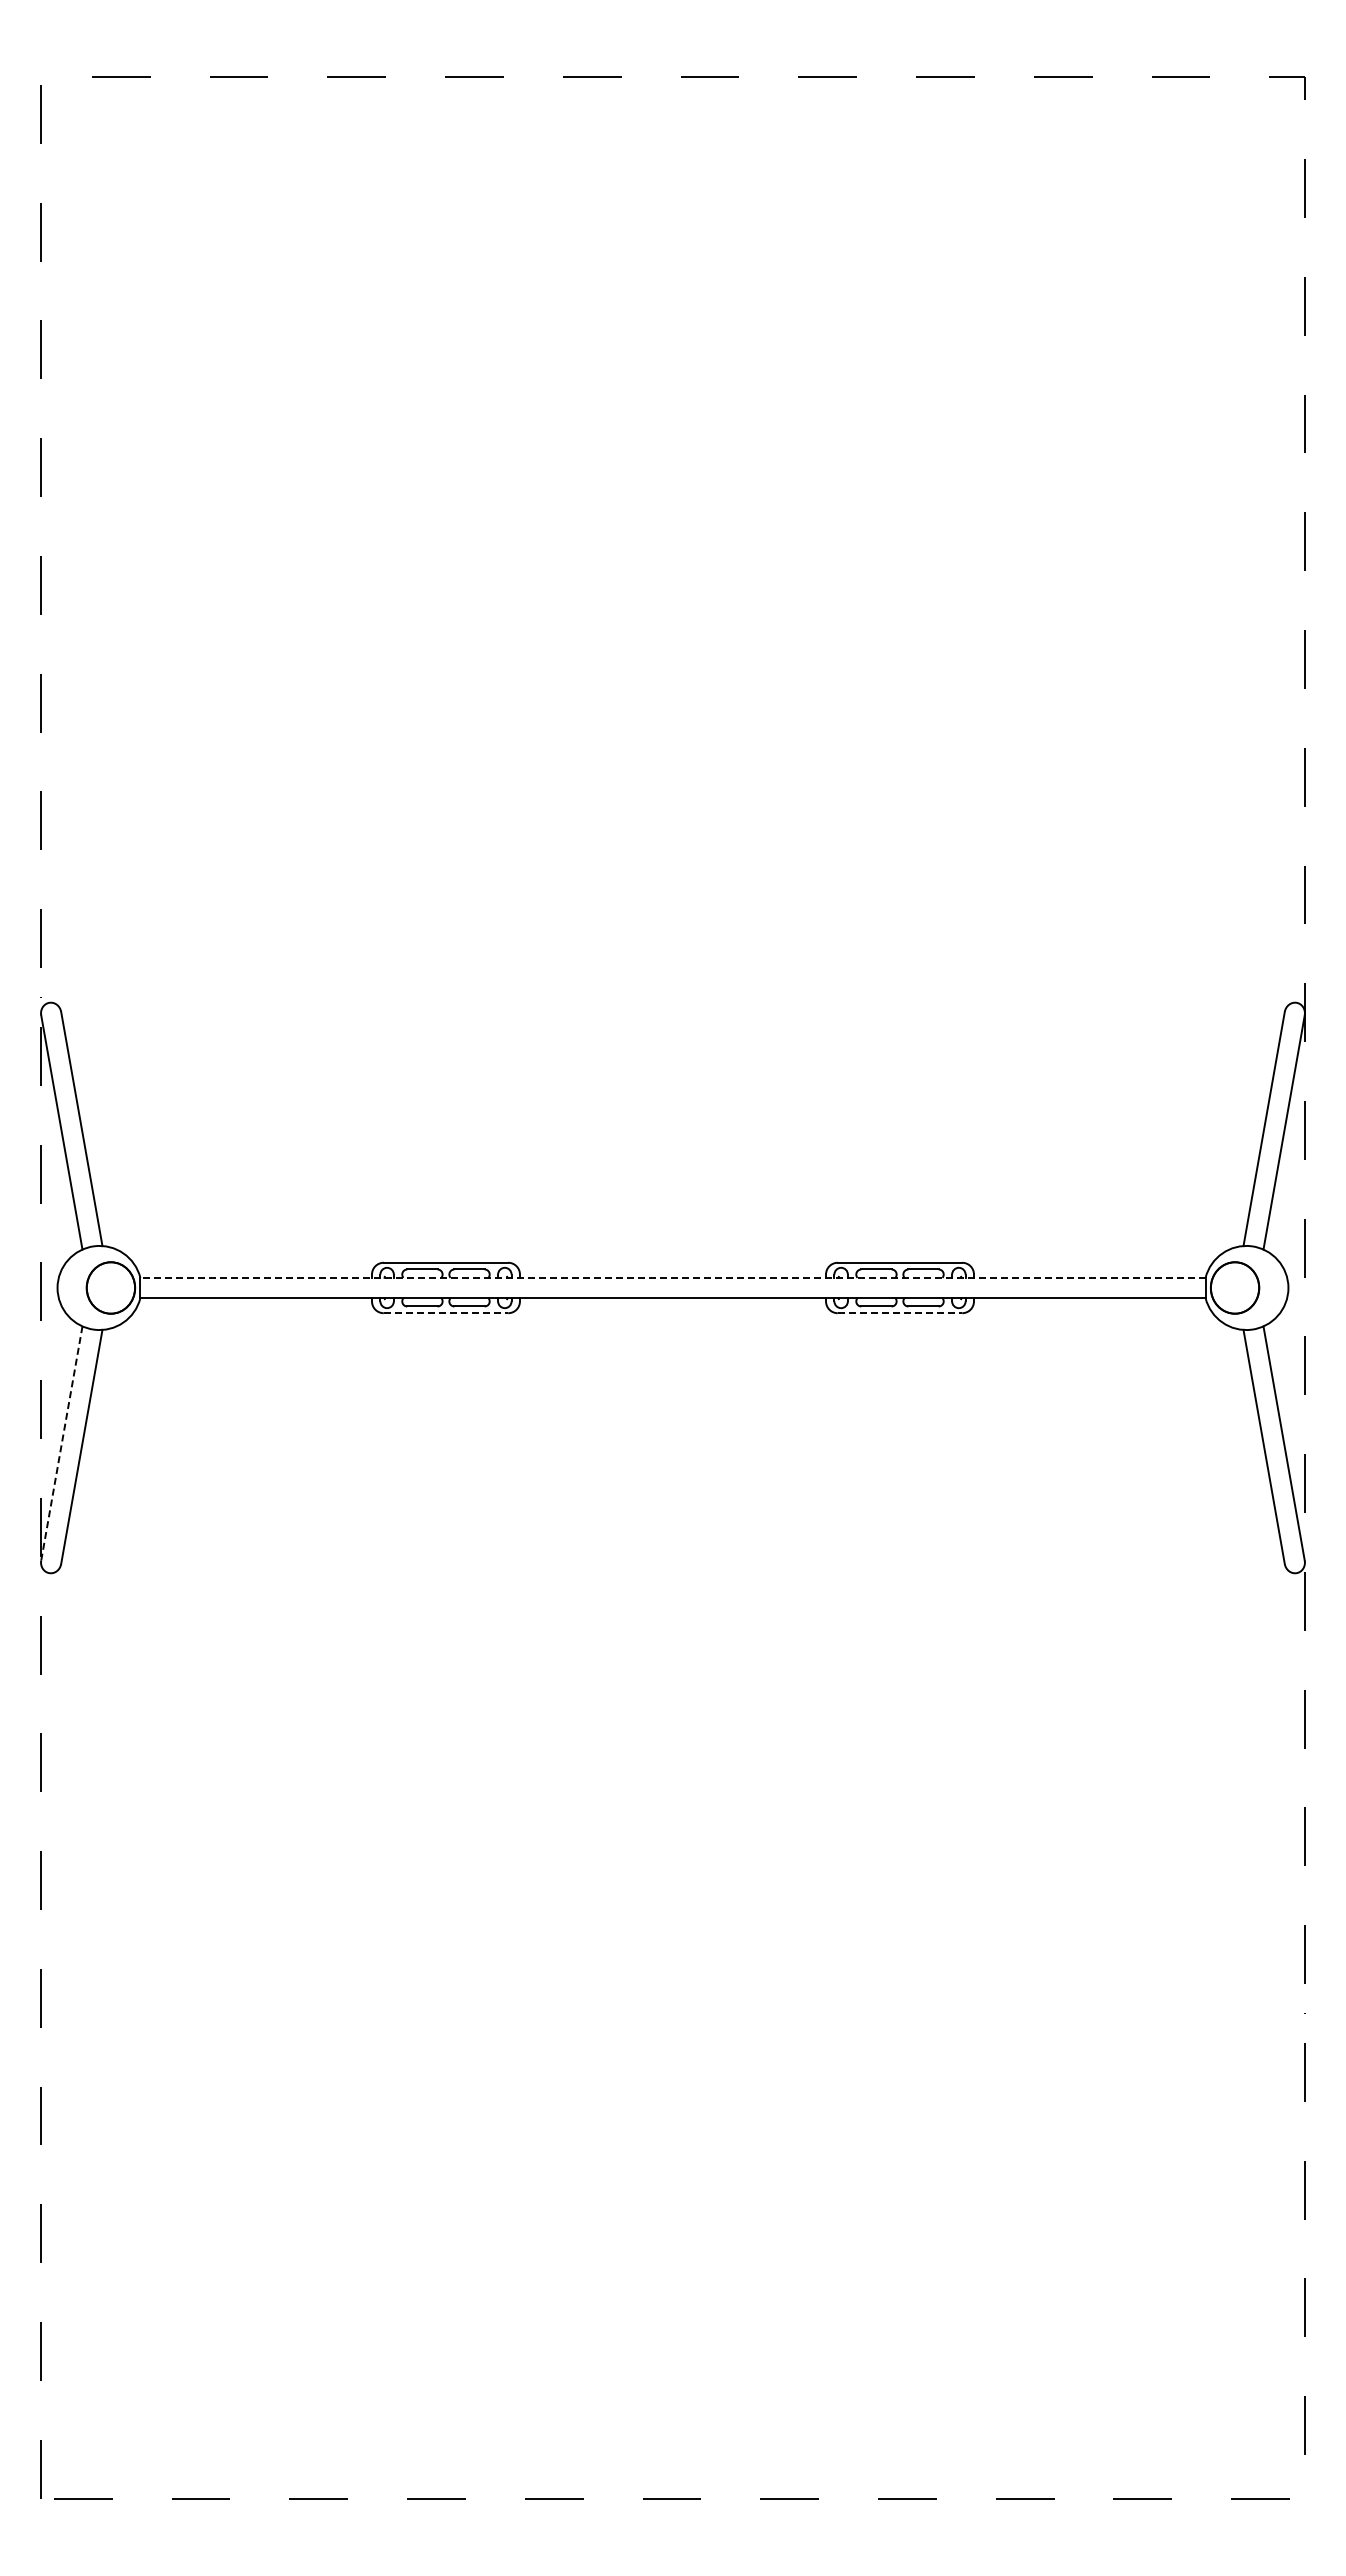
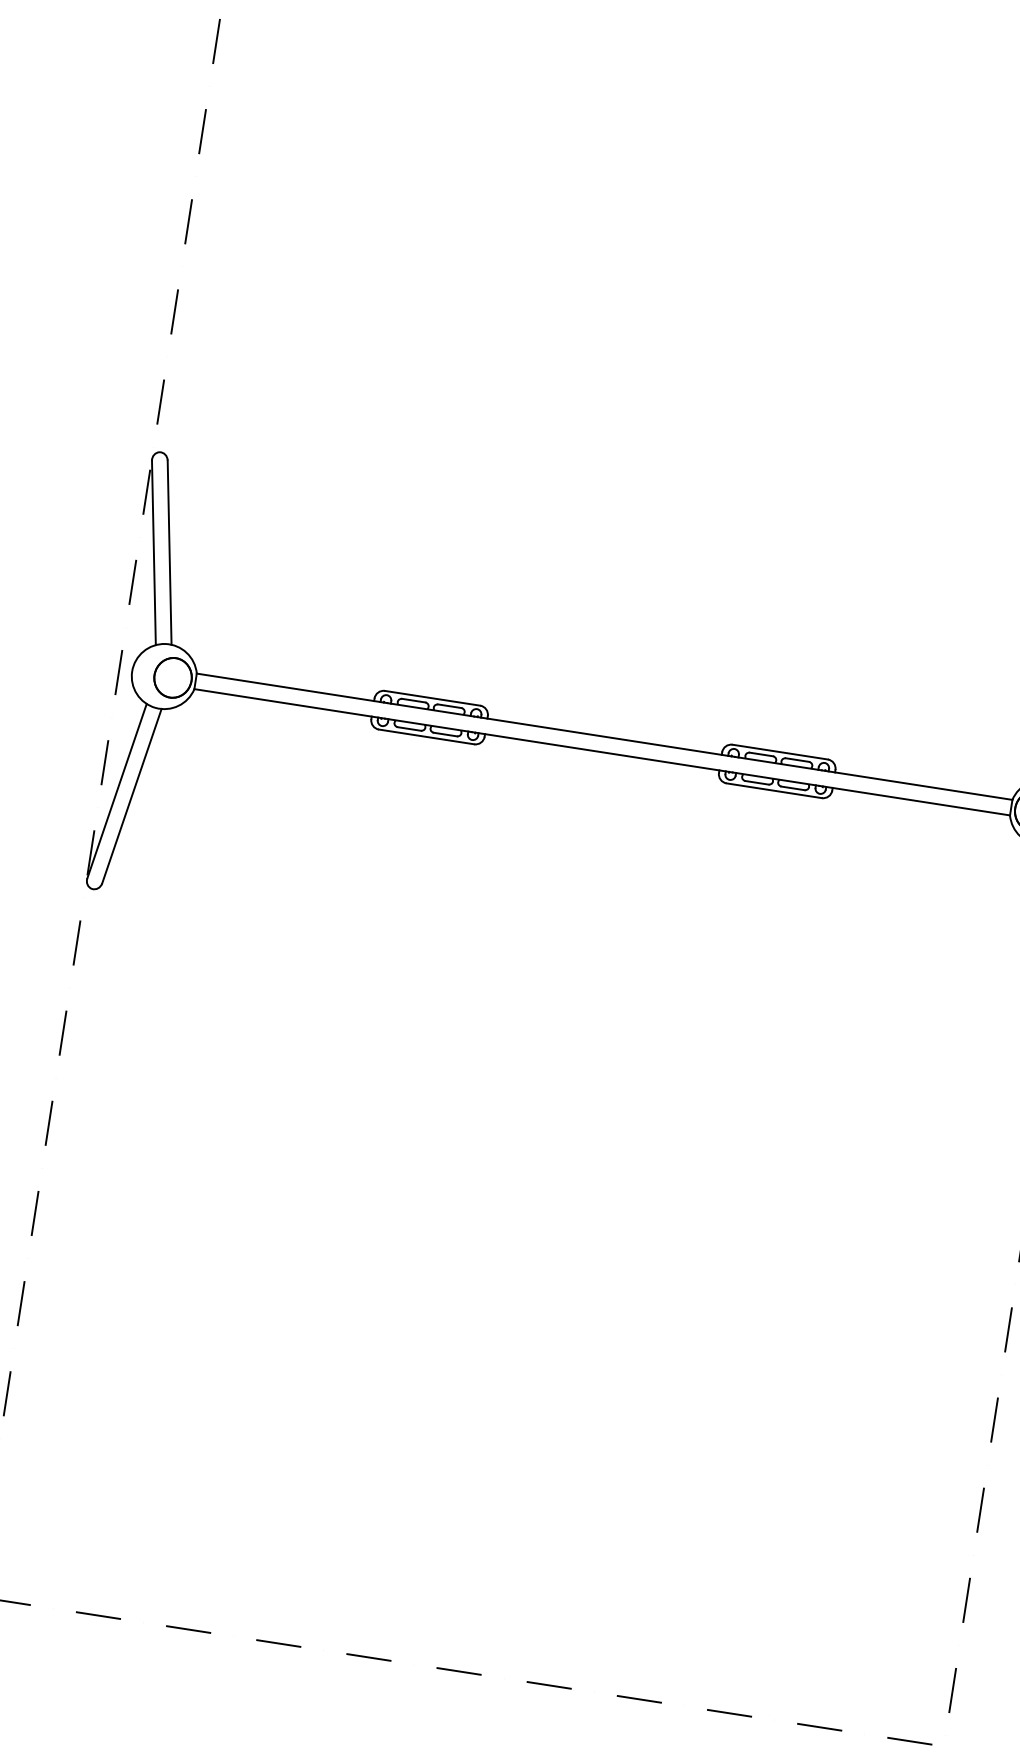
line: (673, 1277) -> (605, 736), dashed -> solid
line: (446, 1313) -> (426, 737), dashed -> solid
line: (900, 1313) -> (774, 791), dashed -> solid
line: (61, 1443) -> (116, 791), dashed -> solid

